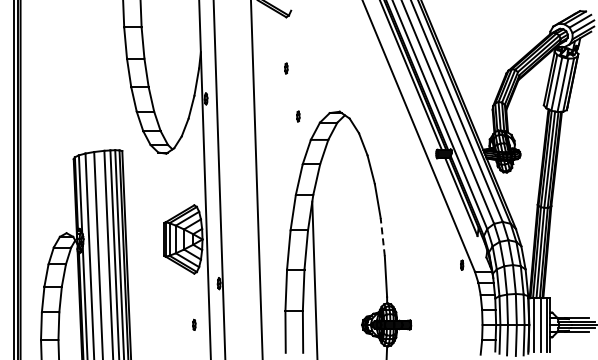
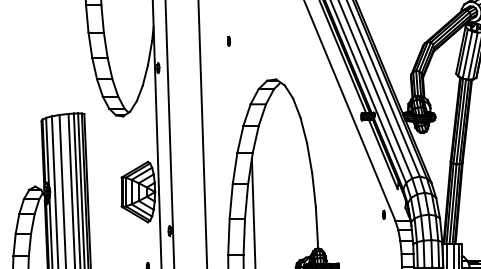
part: (298, 116) -> (239, 83), removed
line: (382, 236) -> (313, 189), dashed -> solid

